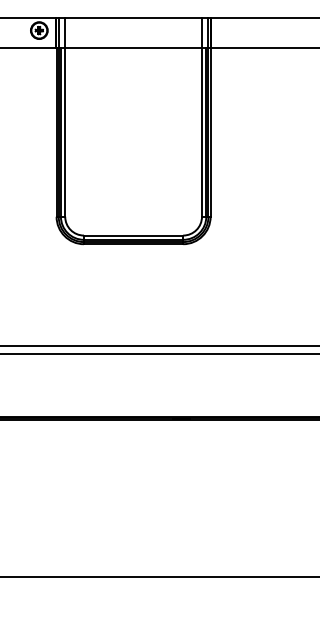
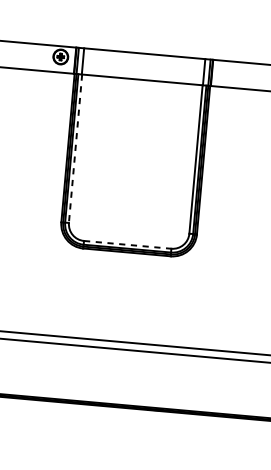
line: (65, 133) -> (75, 149), solid -> dashed
line: (133, 235) -> (127, 244), solid -> dashed

